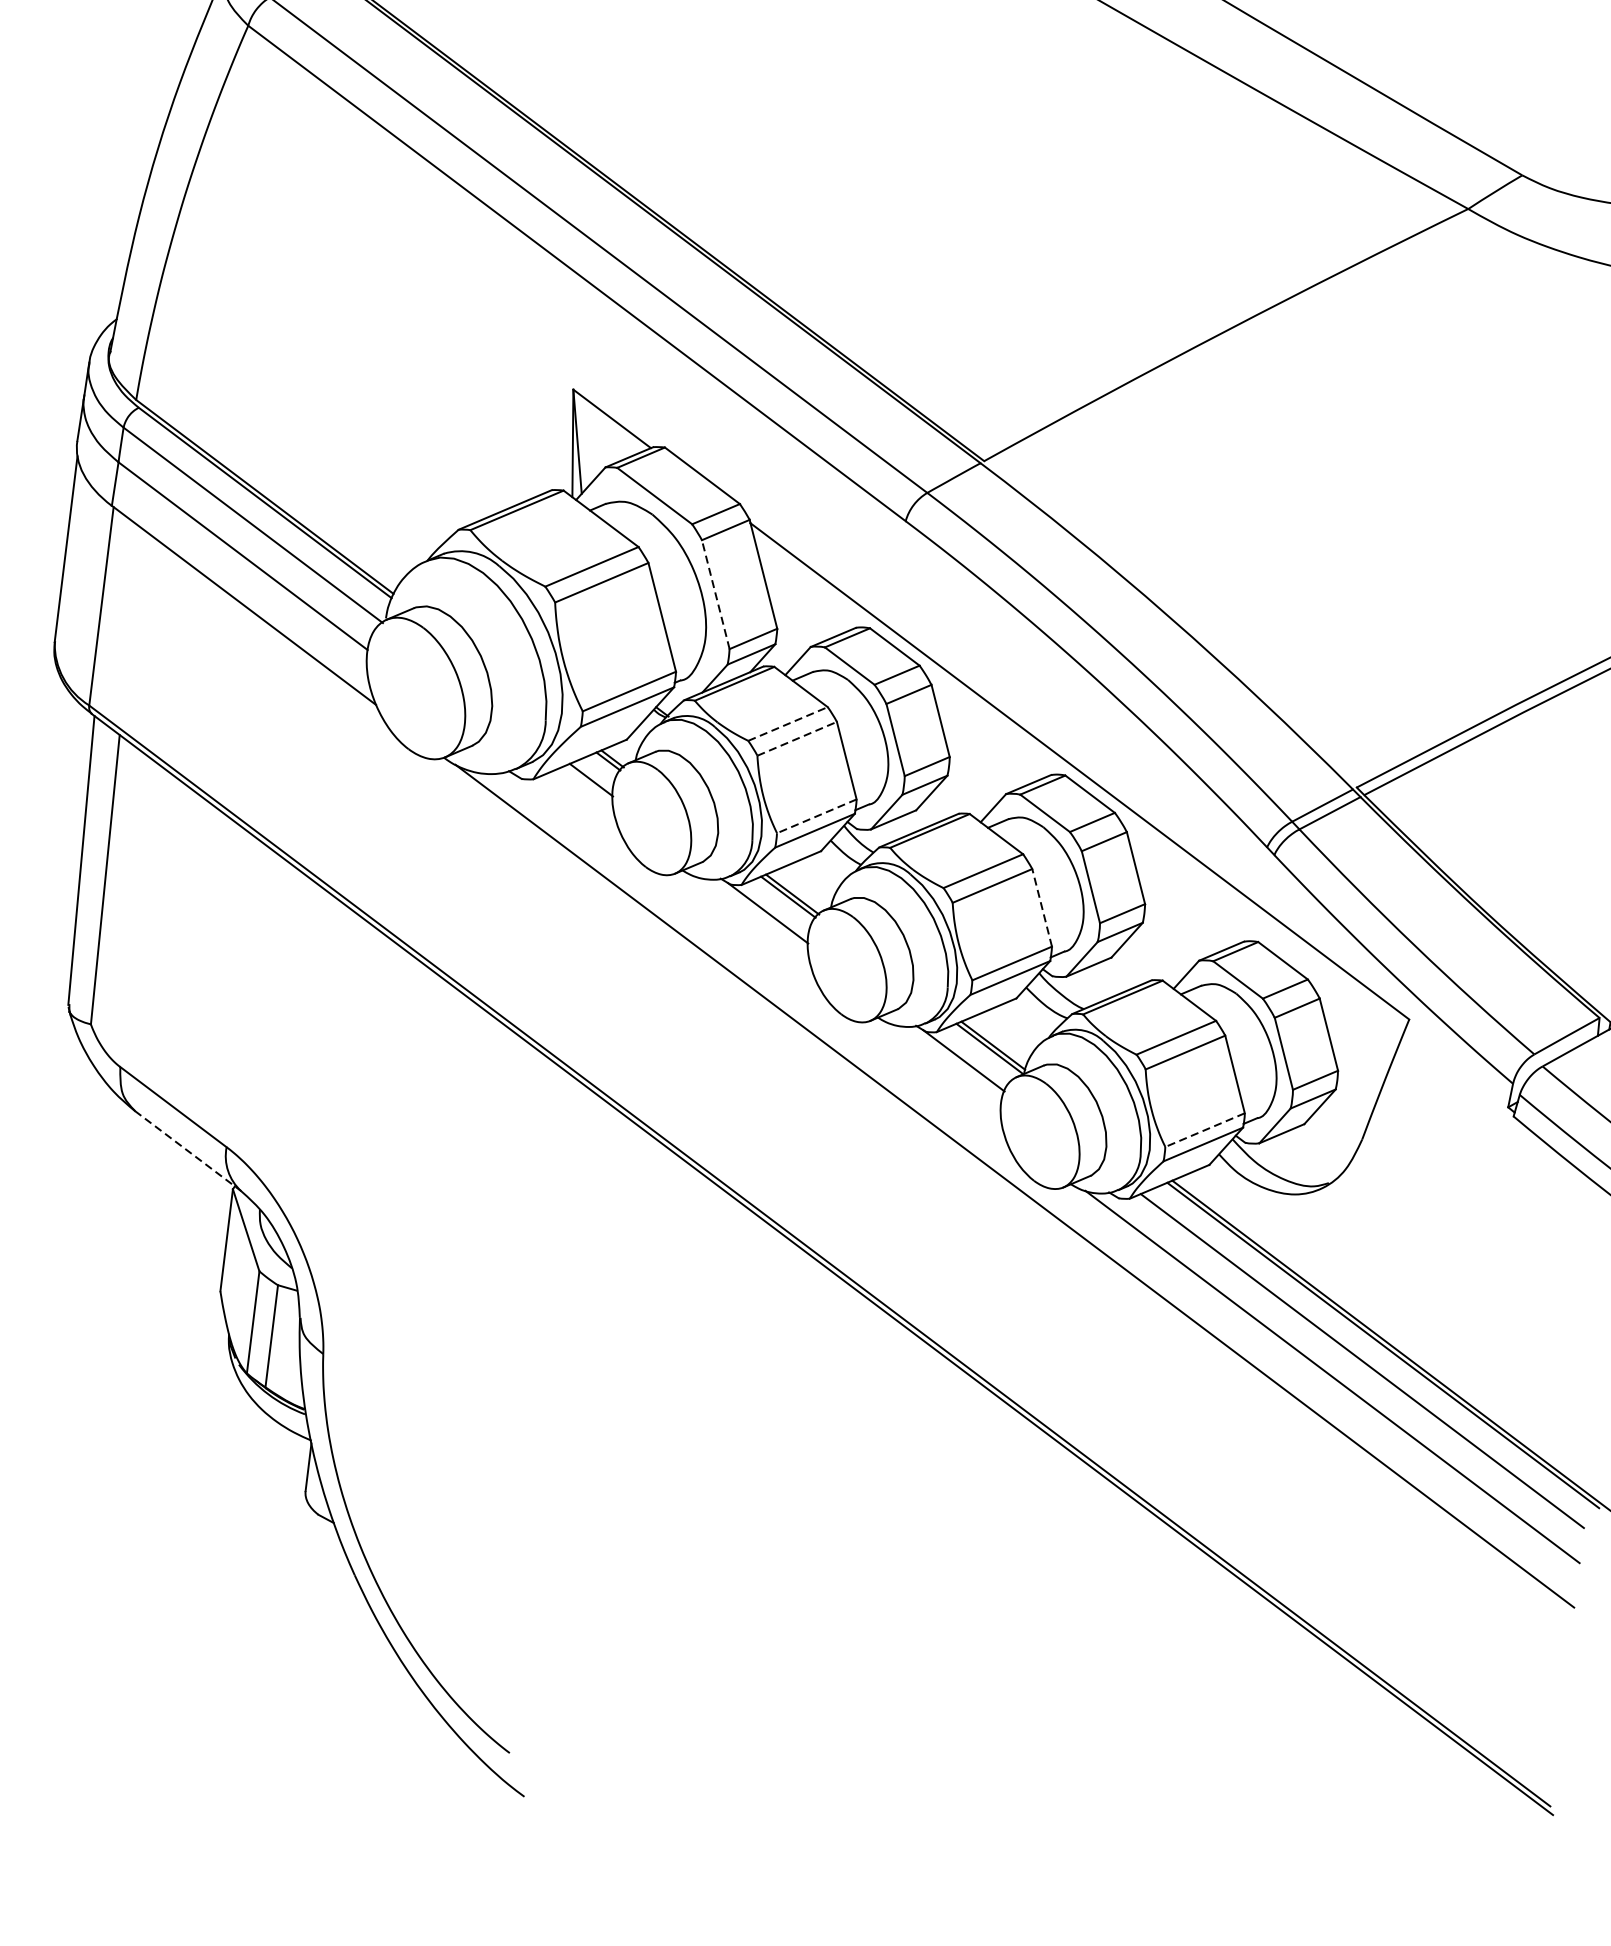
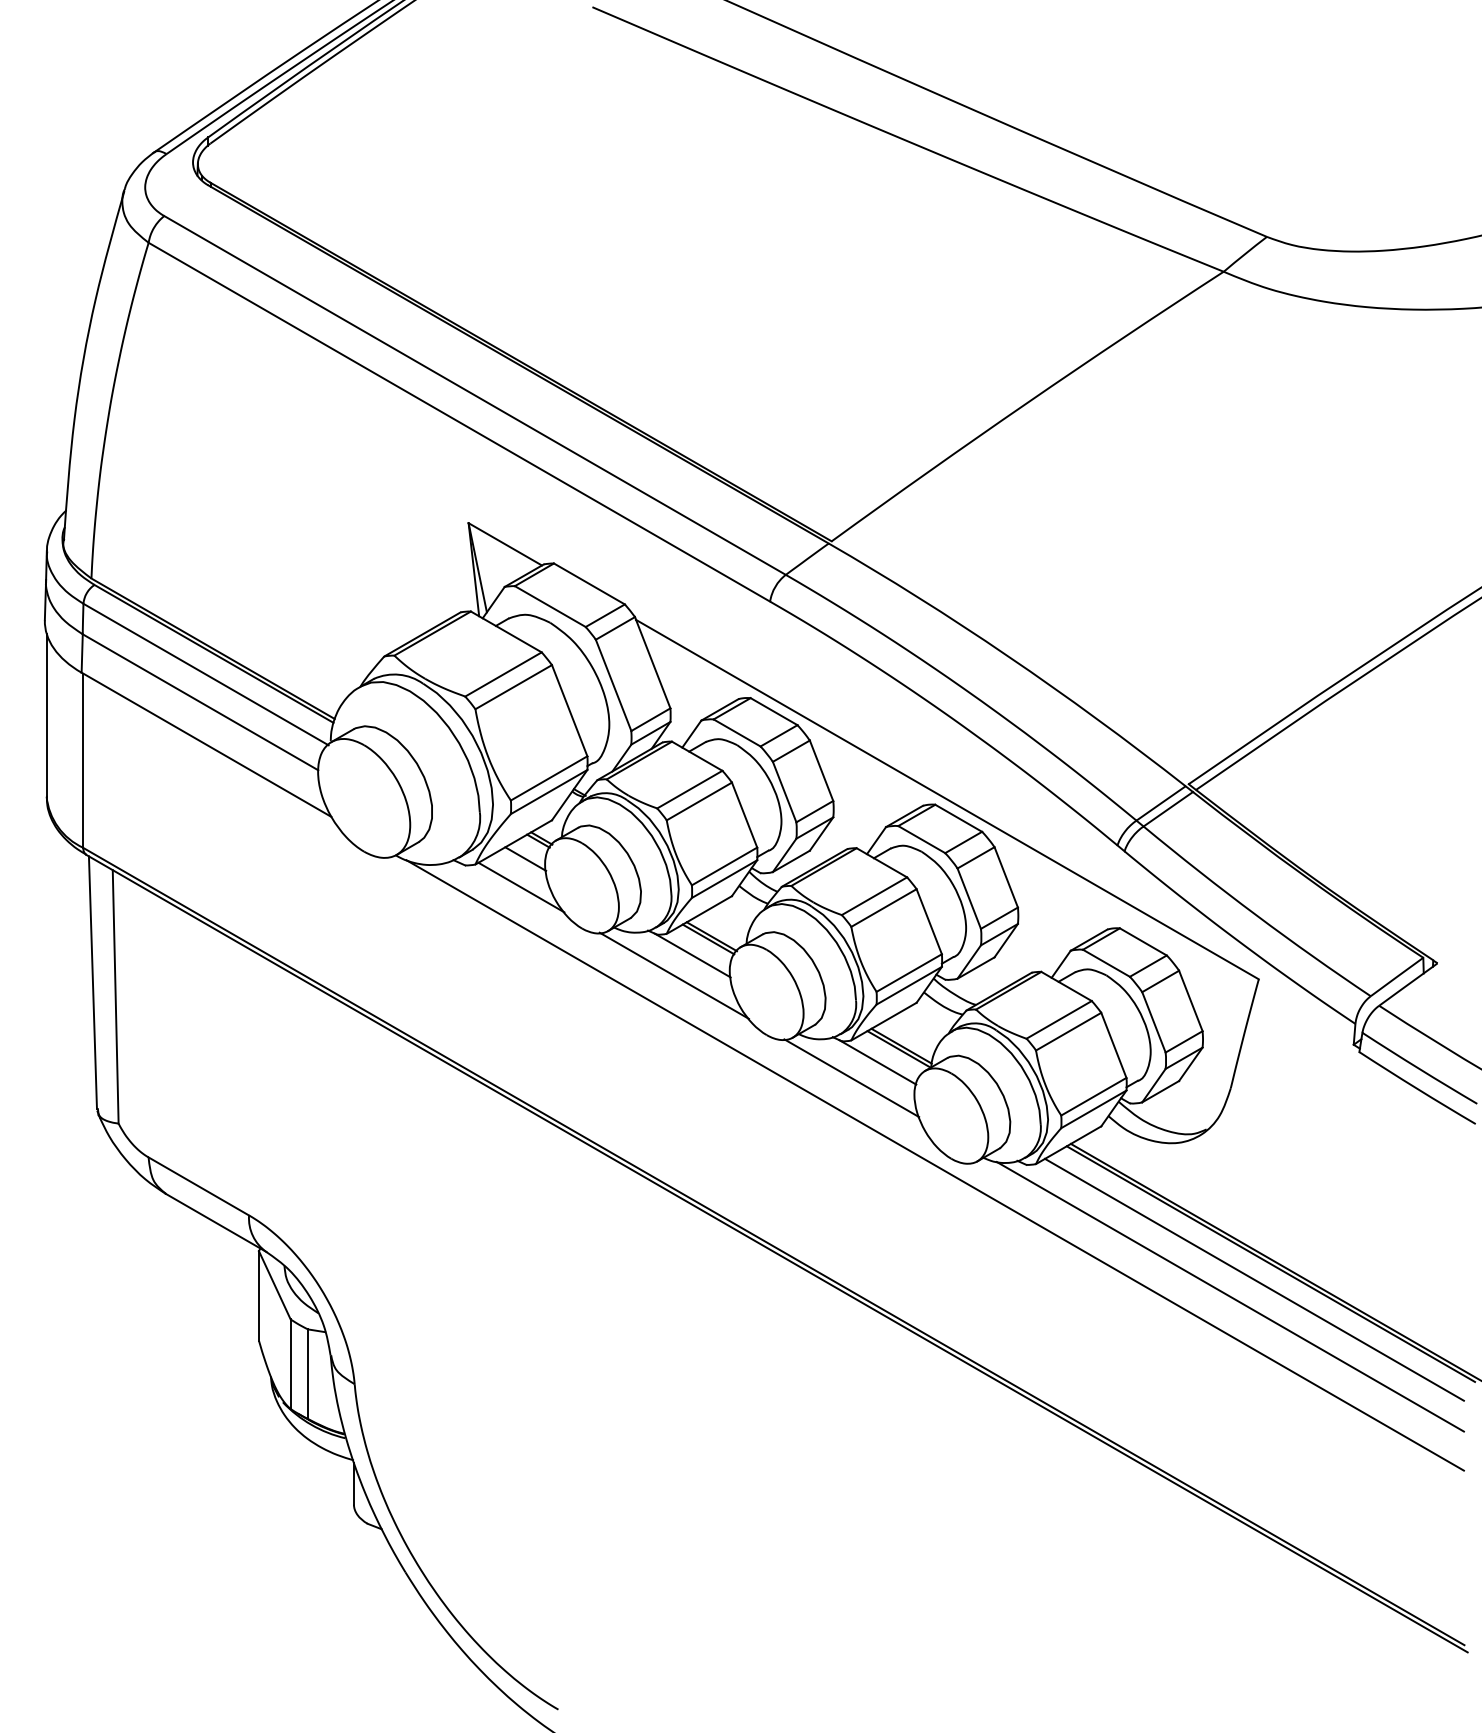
line: (715, 594) -> (613, 685), dashed -> solid
line: (787, 723) -> (689, 789), dashed -> solid
line: (797, 738) -> (699, 801), dashed -> solid
line: (582, 811) -> (521, 887), added
line: (816, 816) -> (724, 866), dashed -> solid
line: (1042, 907) -> (929, 921), dashed -> solid
line: (743, 933) -> (673, 975), added
line: (931, 1075) -> (851, 1078), added
line: (1204, 1129) -> (1093, 1096), dashed -> solid
line: (188, 1151) -> (216, 1223), dashed -> solid

